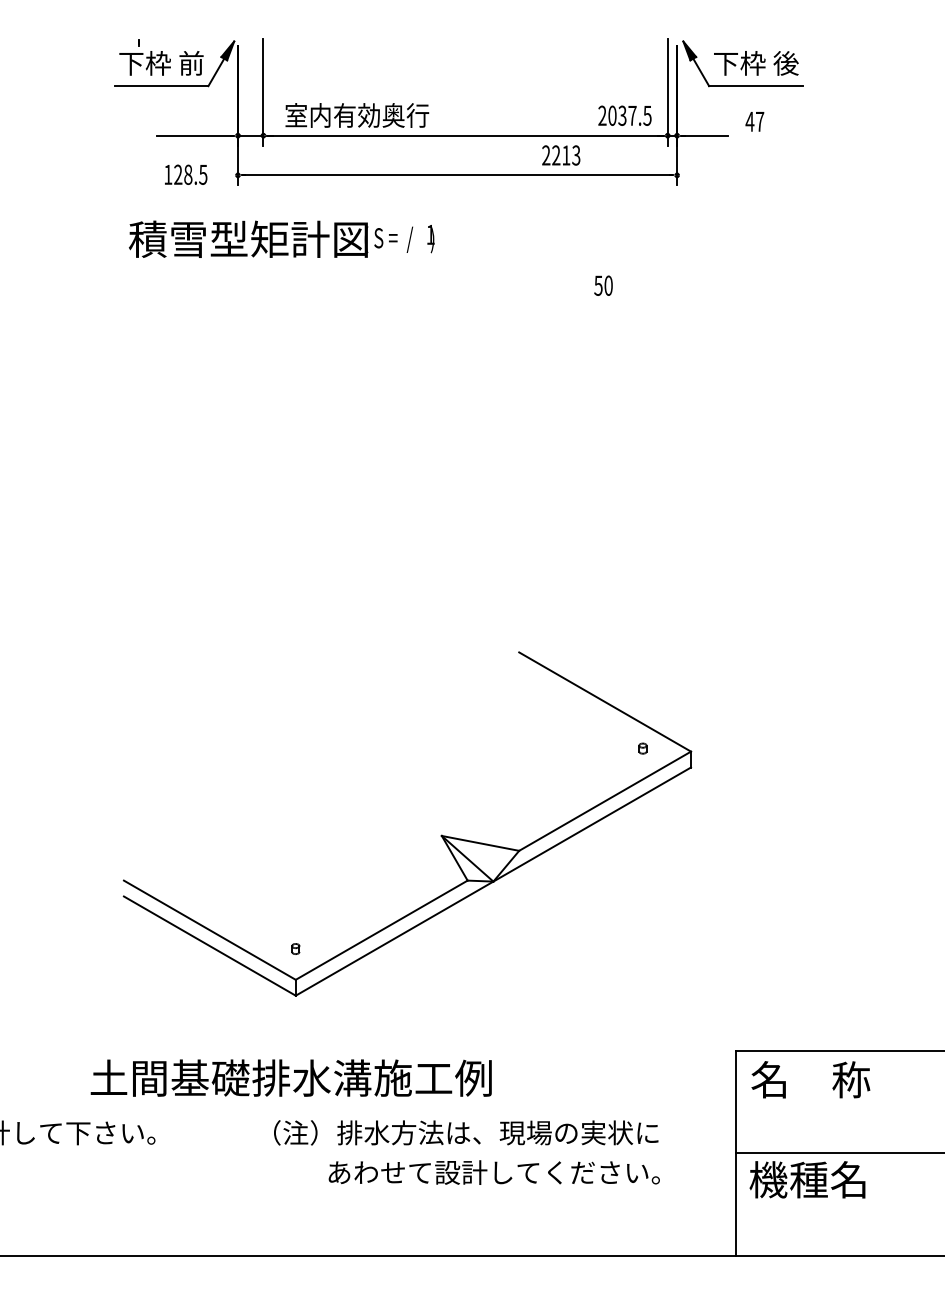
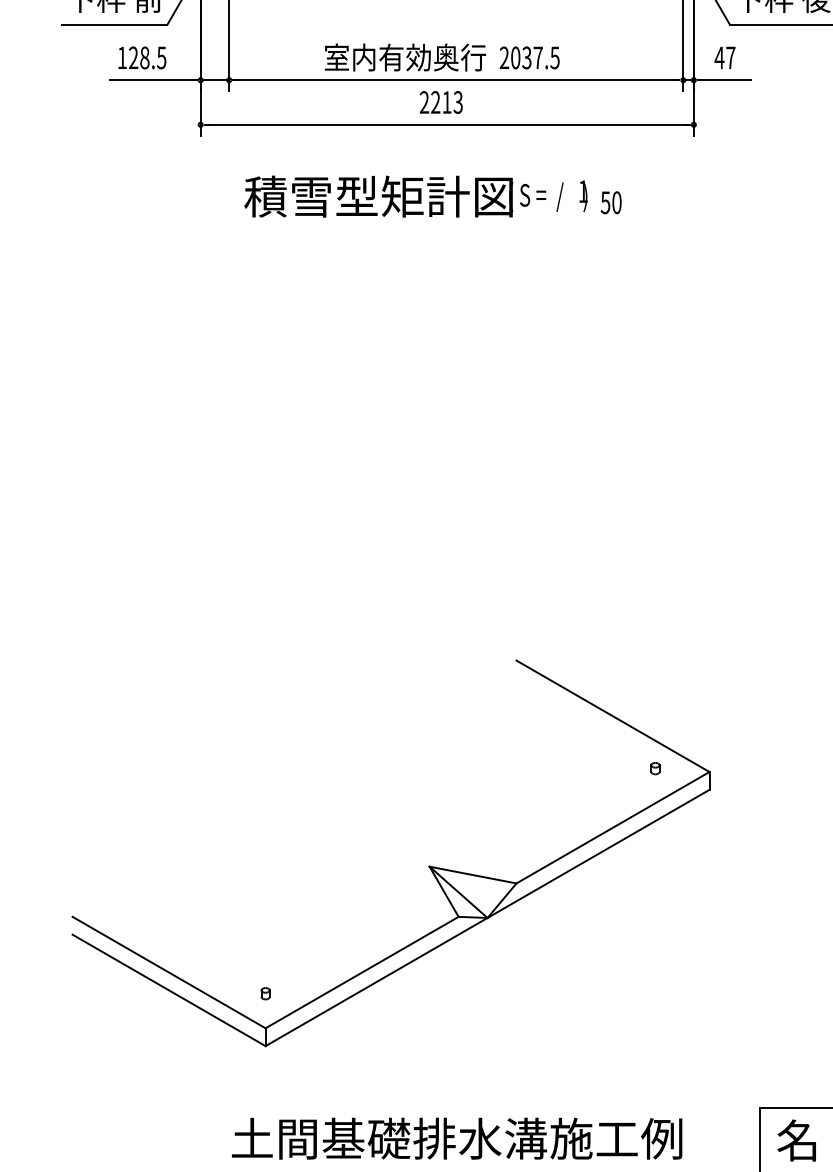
text: (357, 115) -> (405, 57), moved
text: (624, 115) -> (529, 57), moved
text: (754, 121) -> (724, 57), moved
text: (561, 155) -> (441, 102), moved
text: (186, 174) -> (142, 57), moved
text: (281, 238) -> (415, 195), moved
text: (603, 285) -> (611, 202), moved
text: (290, 1077) -> (456, 1137), moved

